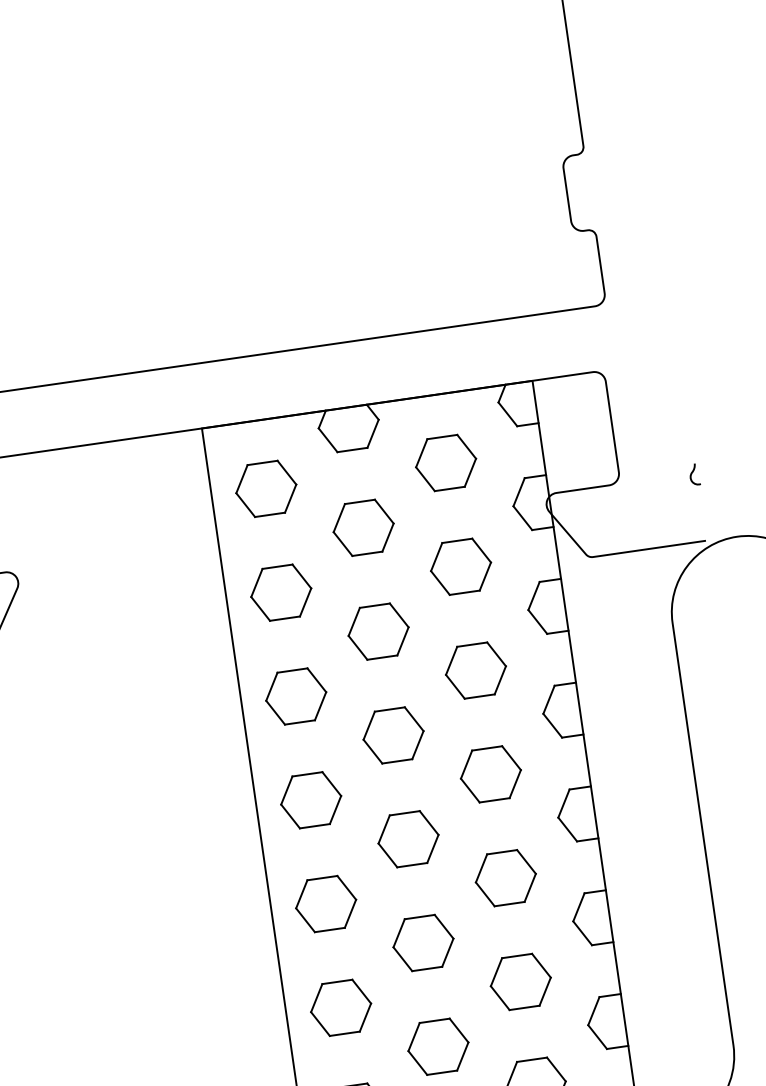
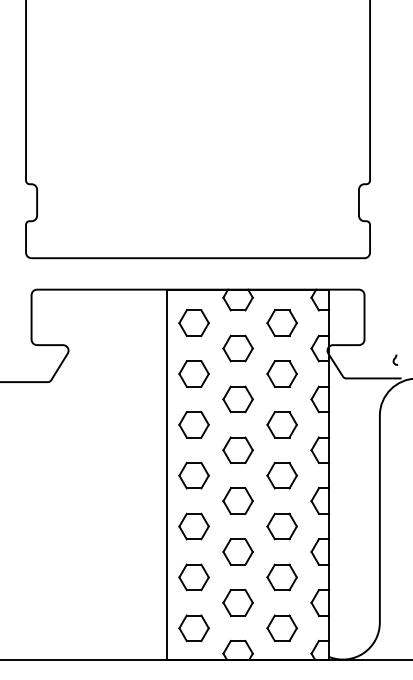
curve: (694, 473) -> (395, 359), moved

